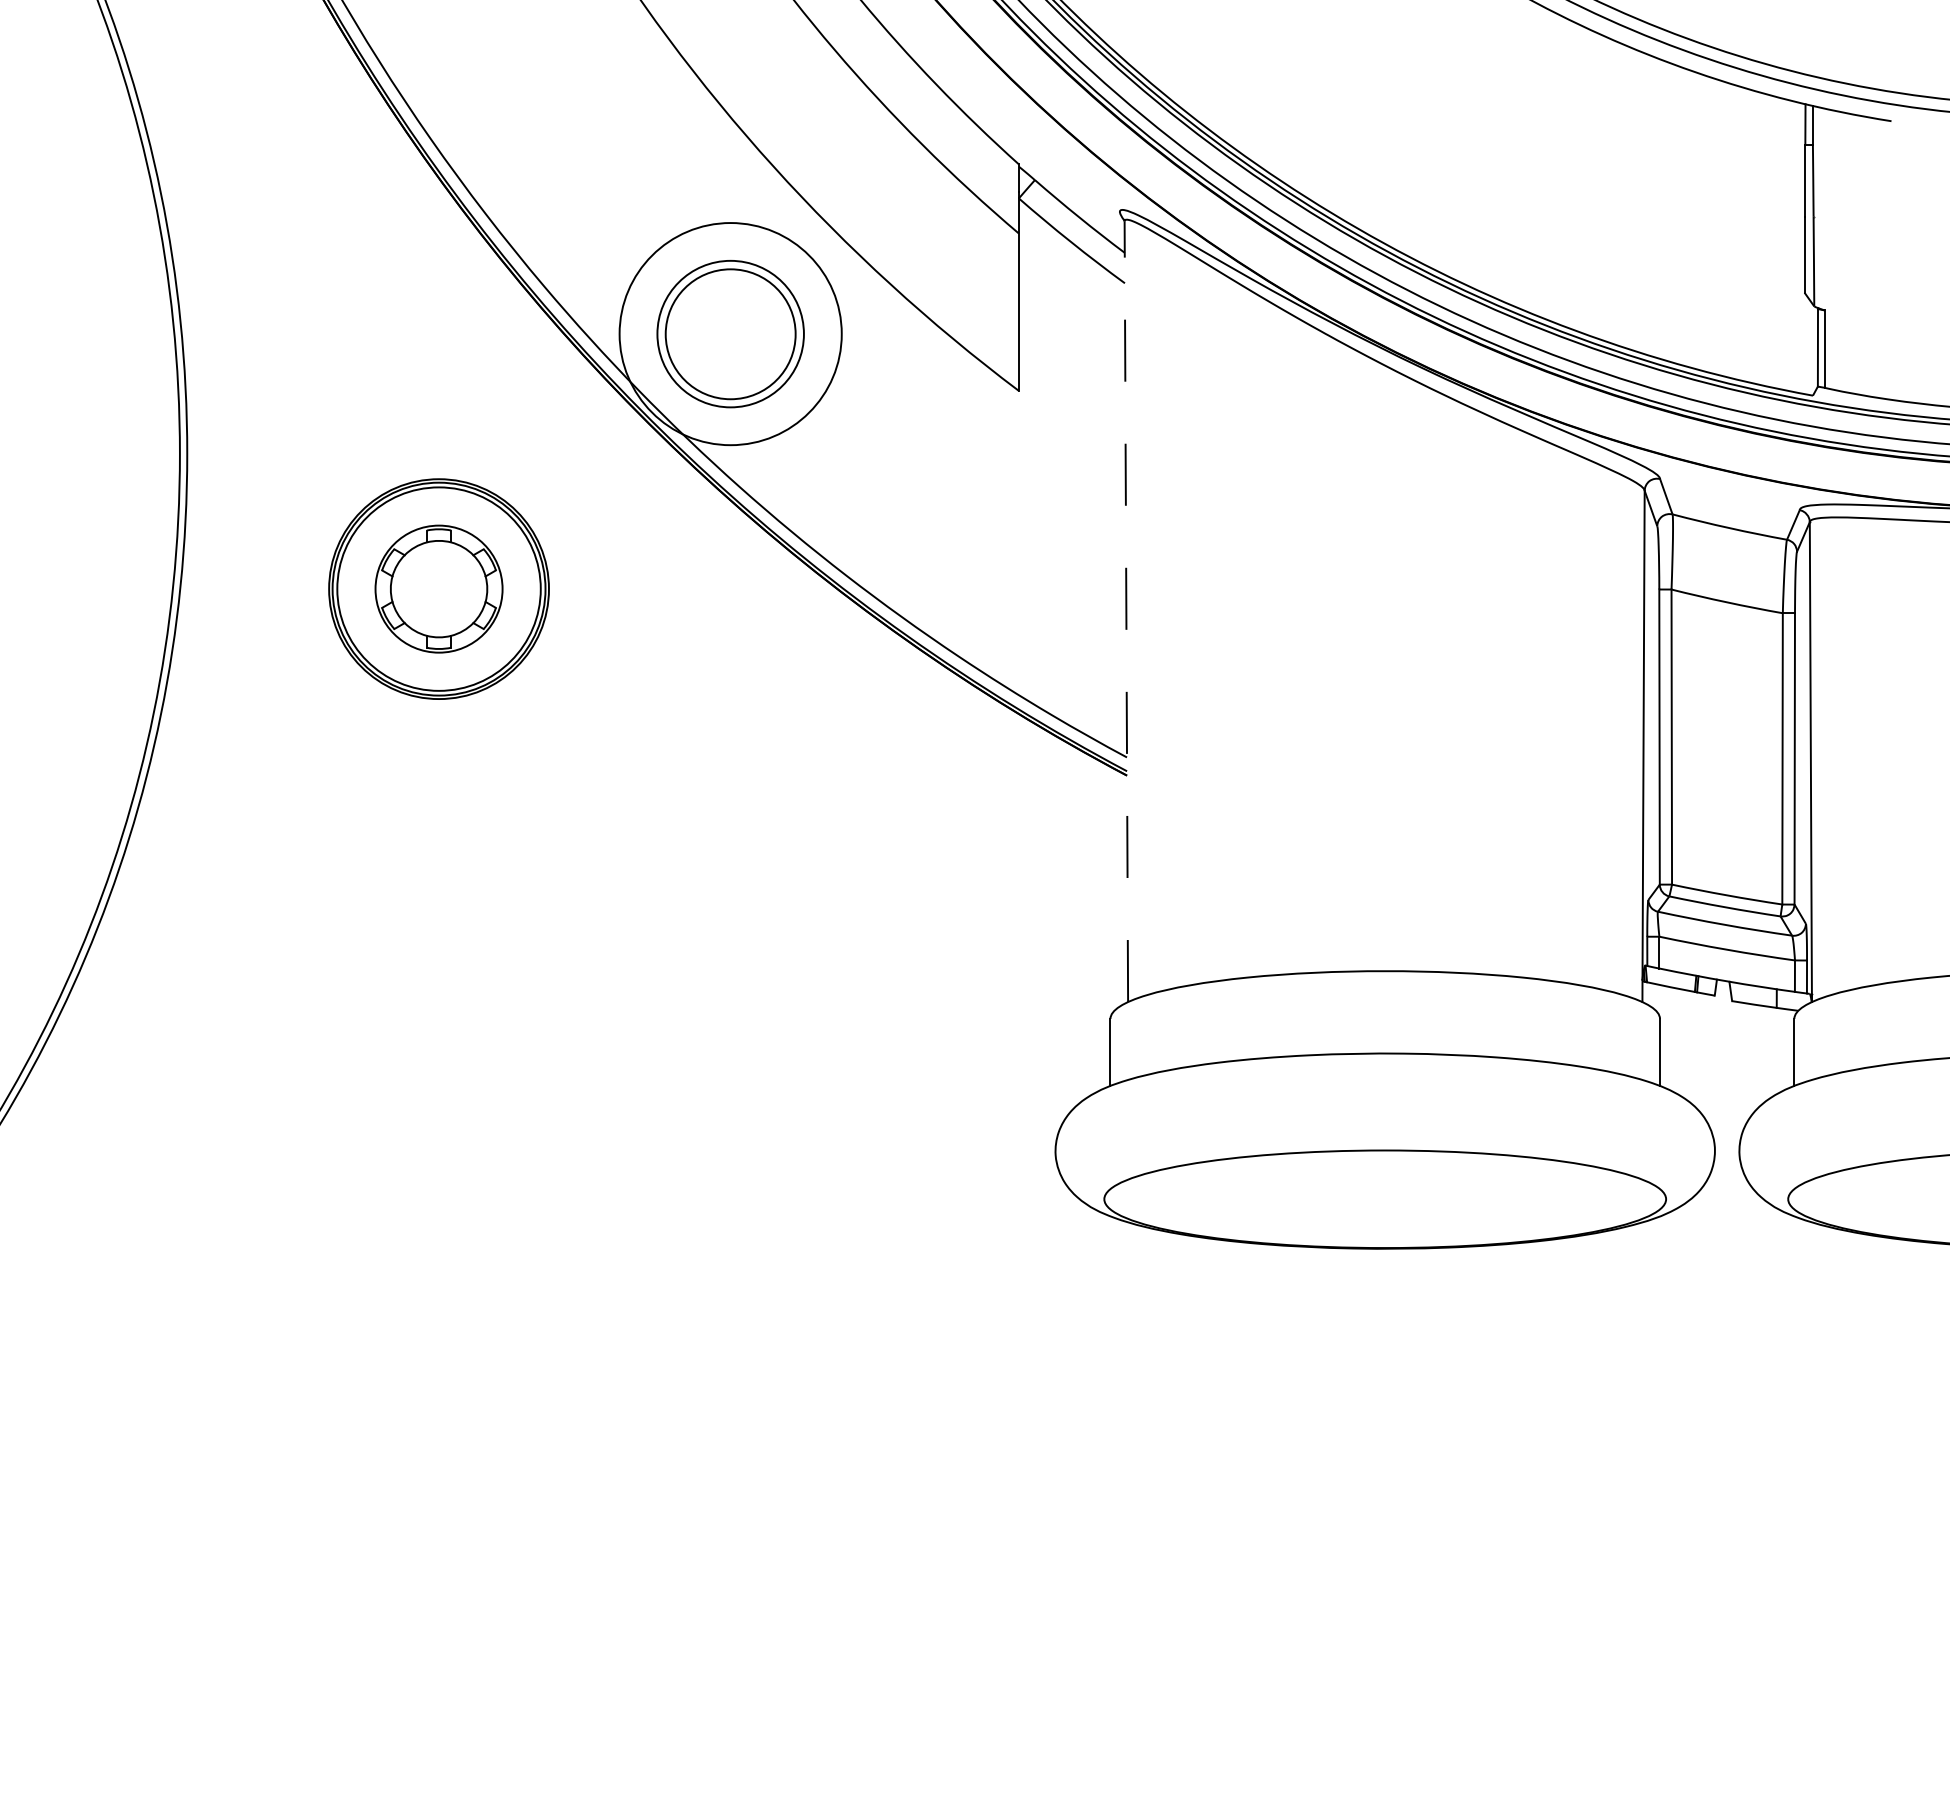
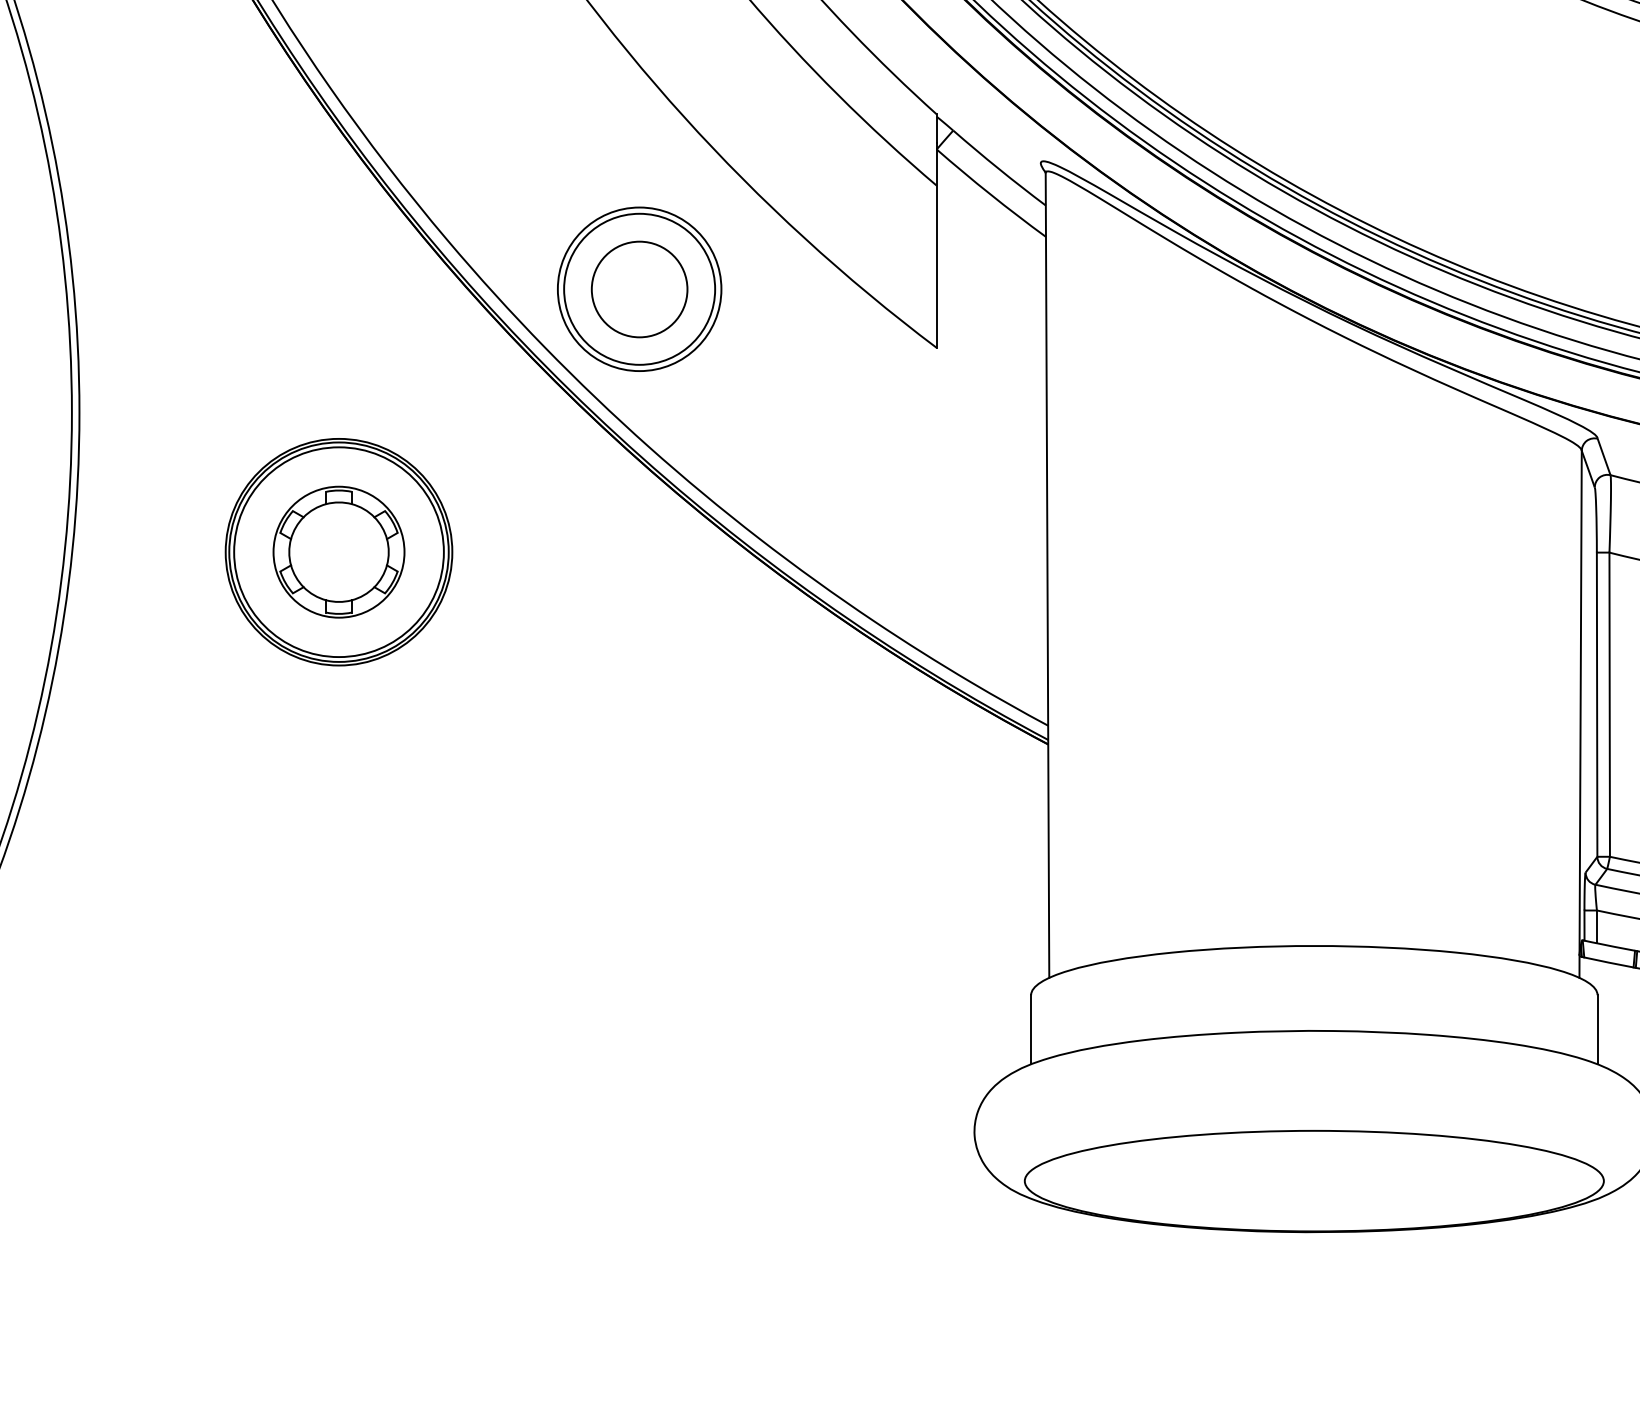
circle: (730, 333) -> (639, 288), size x0.71
circle: (730, 333) -> (639, 288), size x0.71
line: (1126, 611) -> (1047, 575), dashed -> solid

